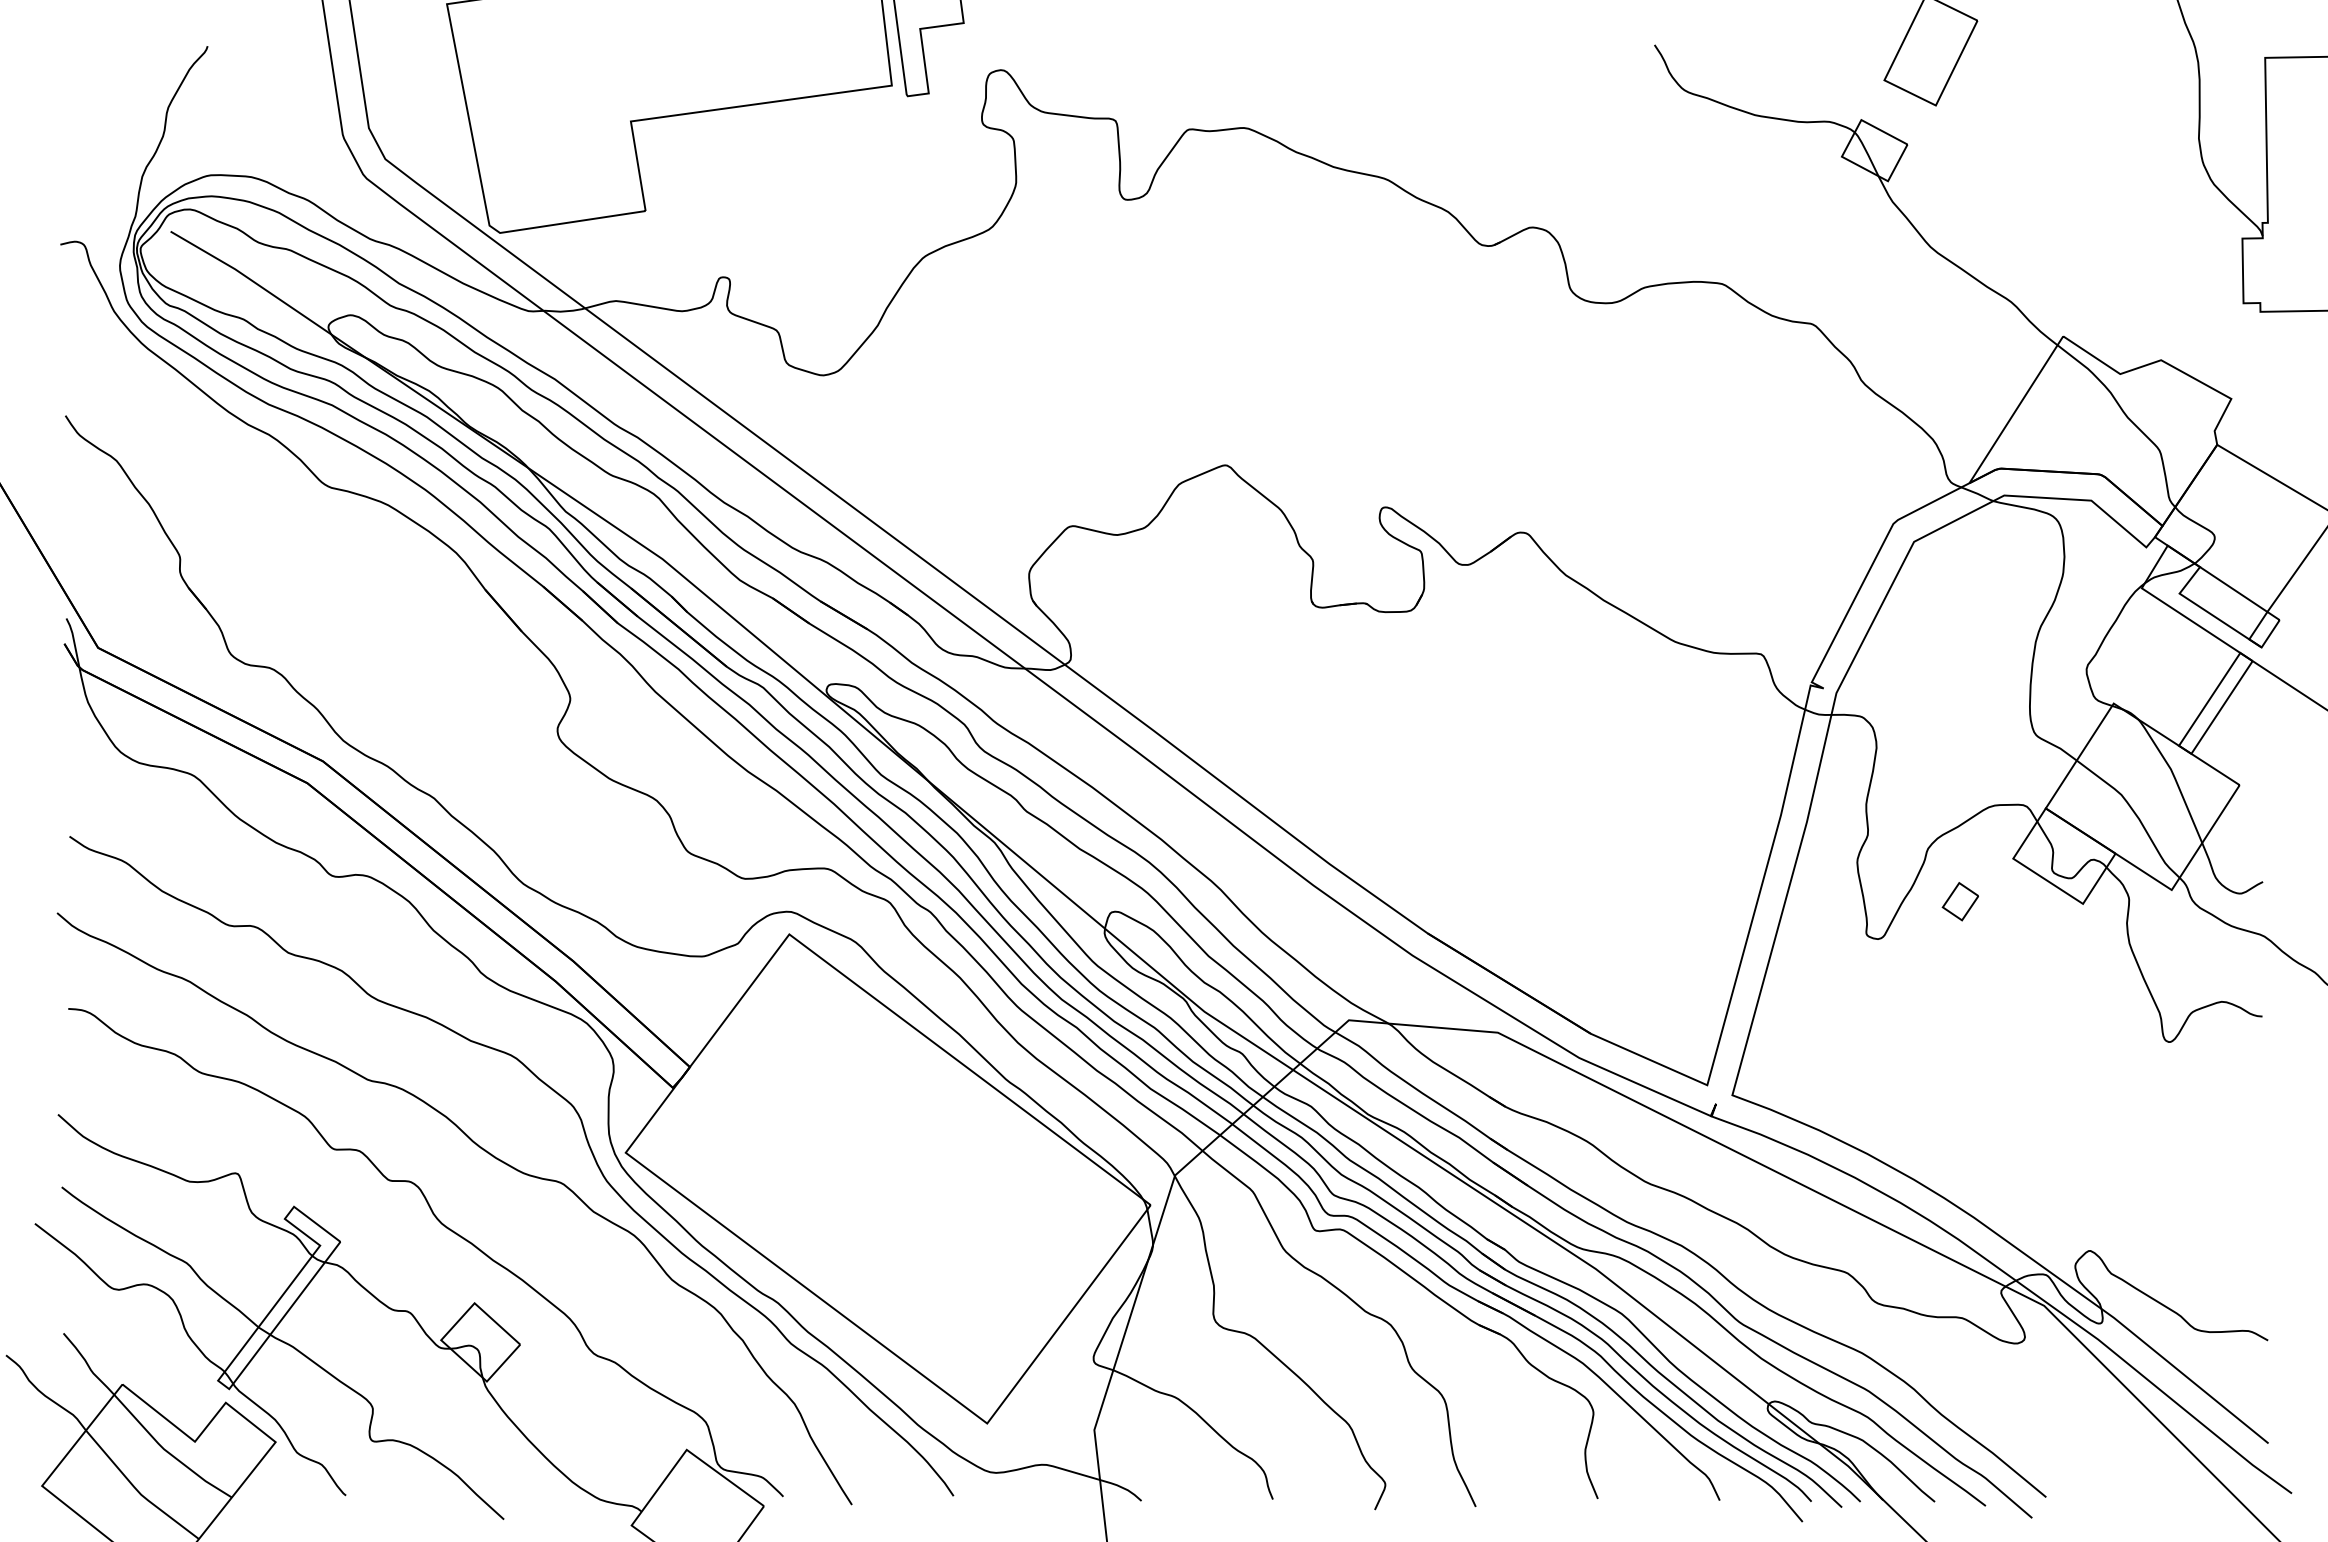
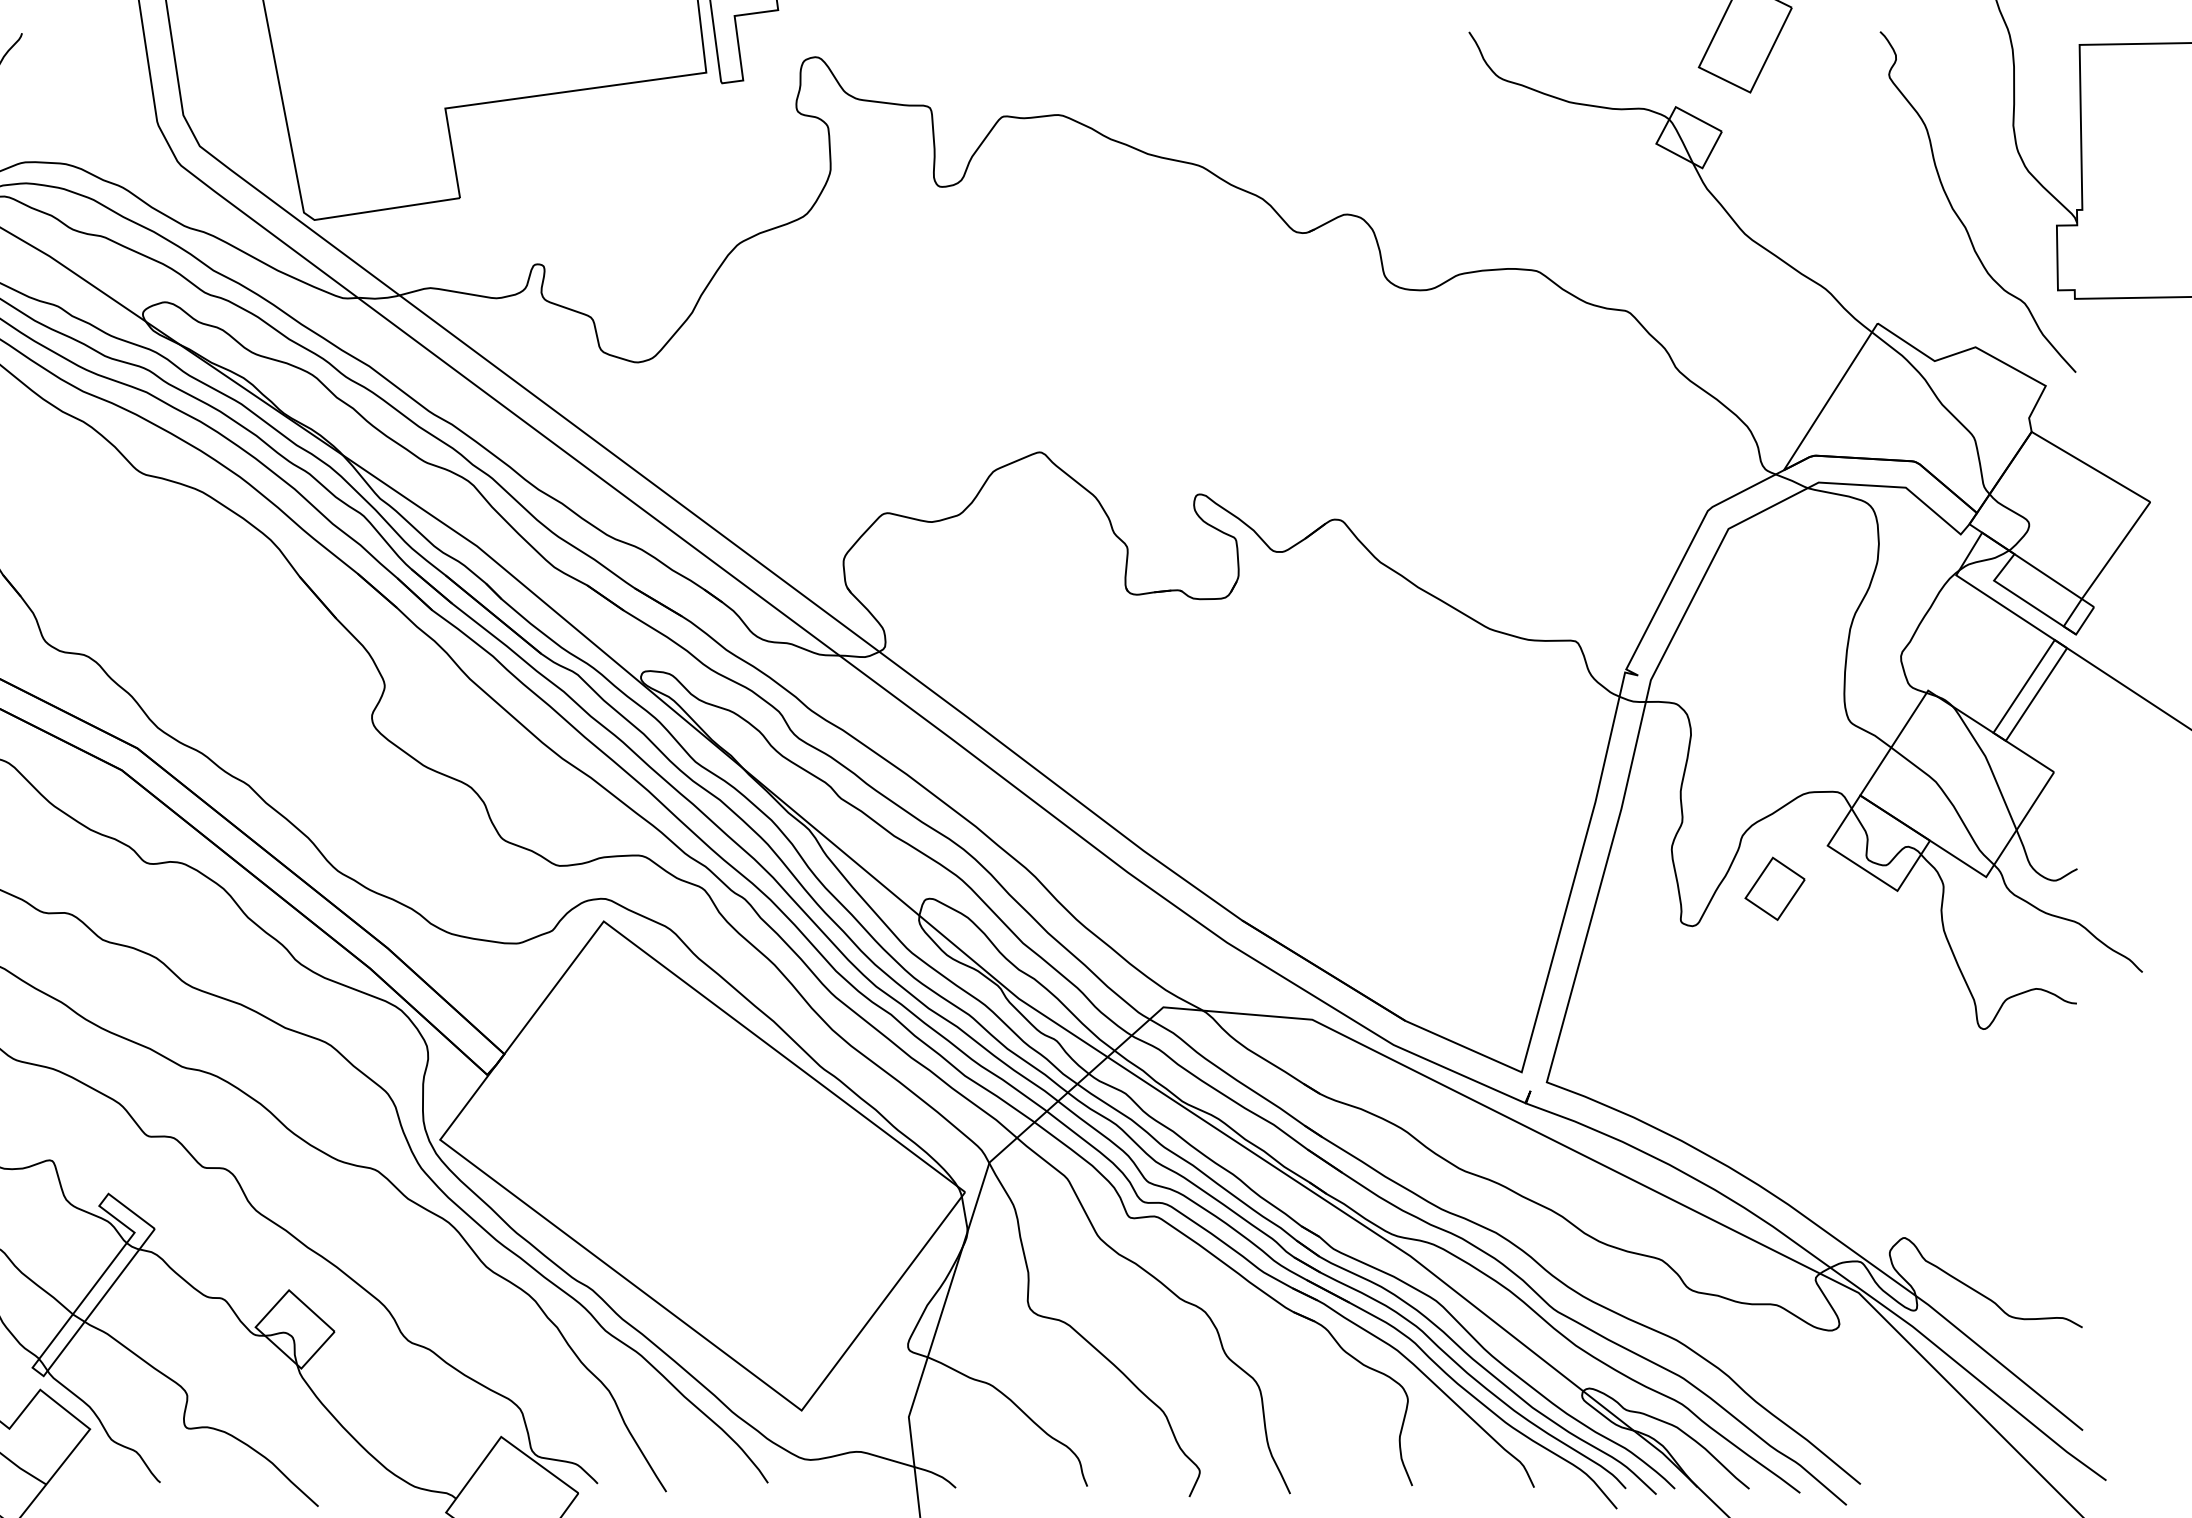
curve: (2143, 227) -> (1957, 214), added
part: (1960, 901) -> (1774, 888), size x1.67

